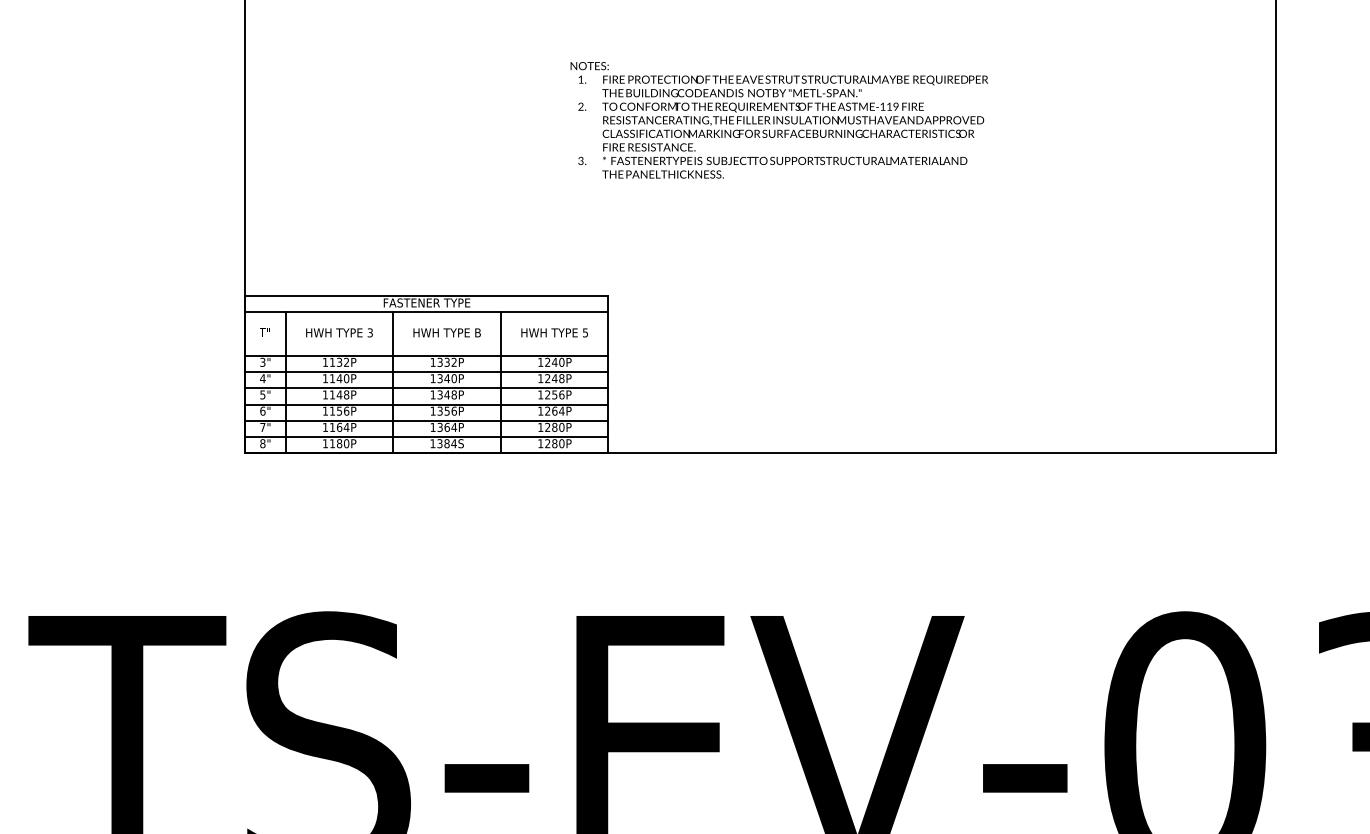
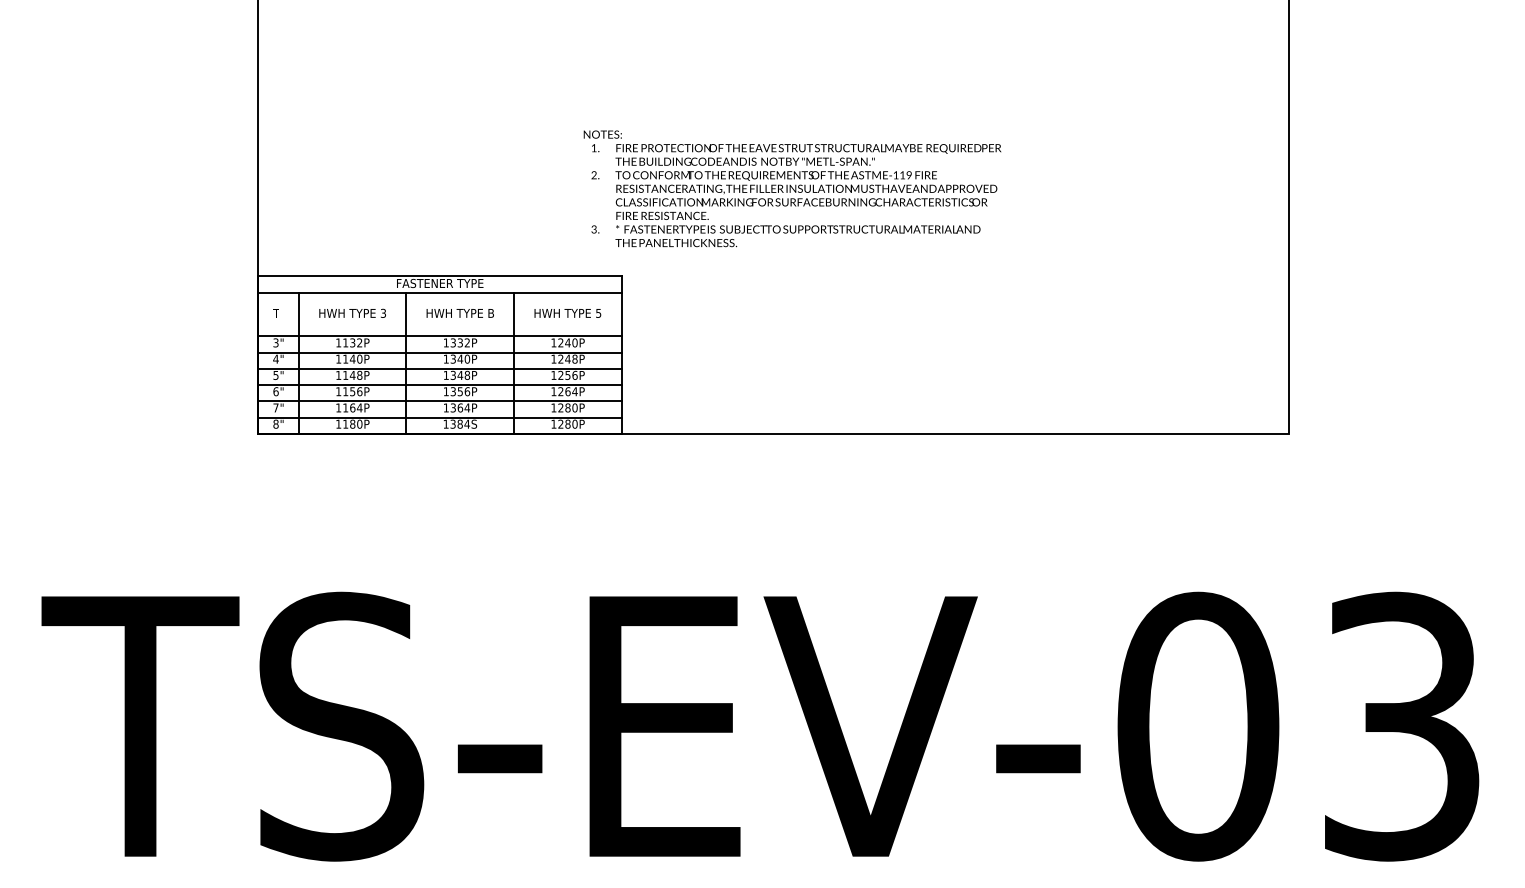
text: (779, 119) -> (792, 188), moved

